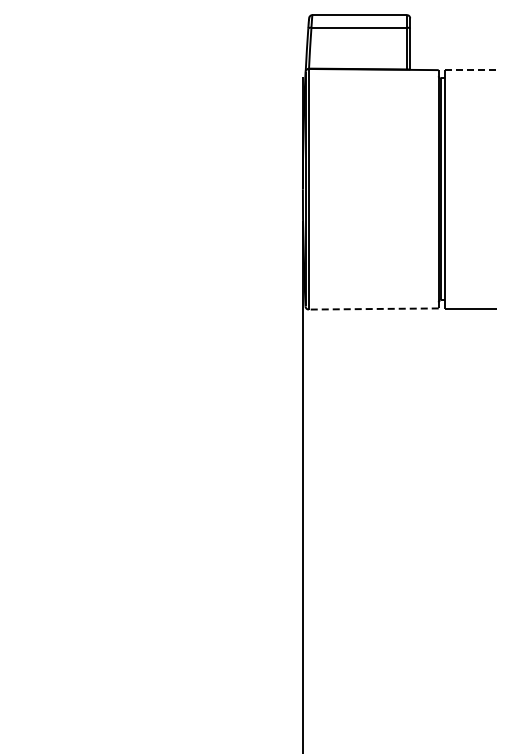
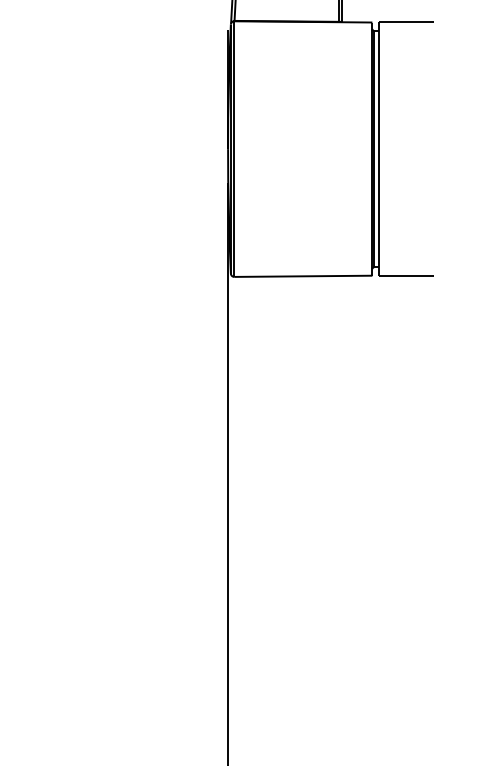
line: (471, 69) -> (407, 21), dashed -> solid
line: (373, 309) -> (303, 276), dashed -> solid

